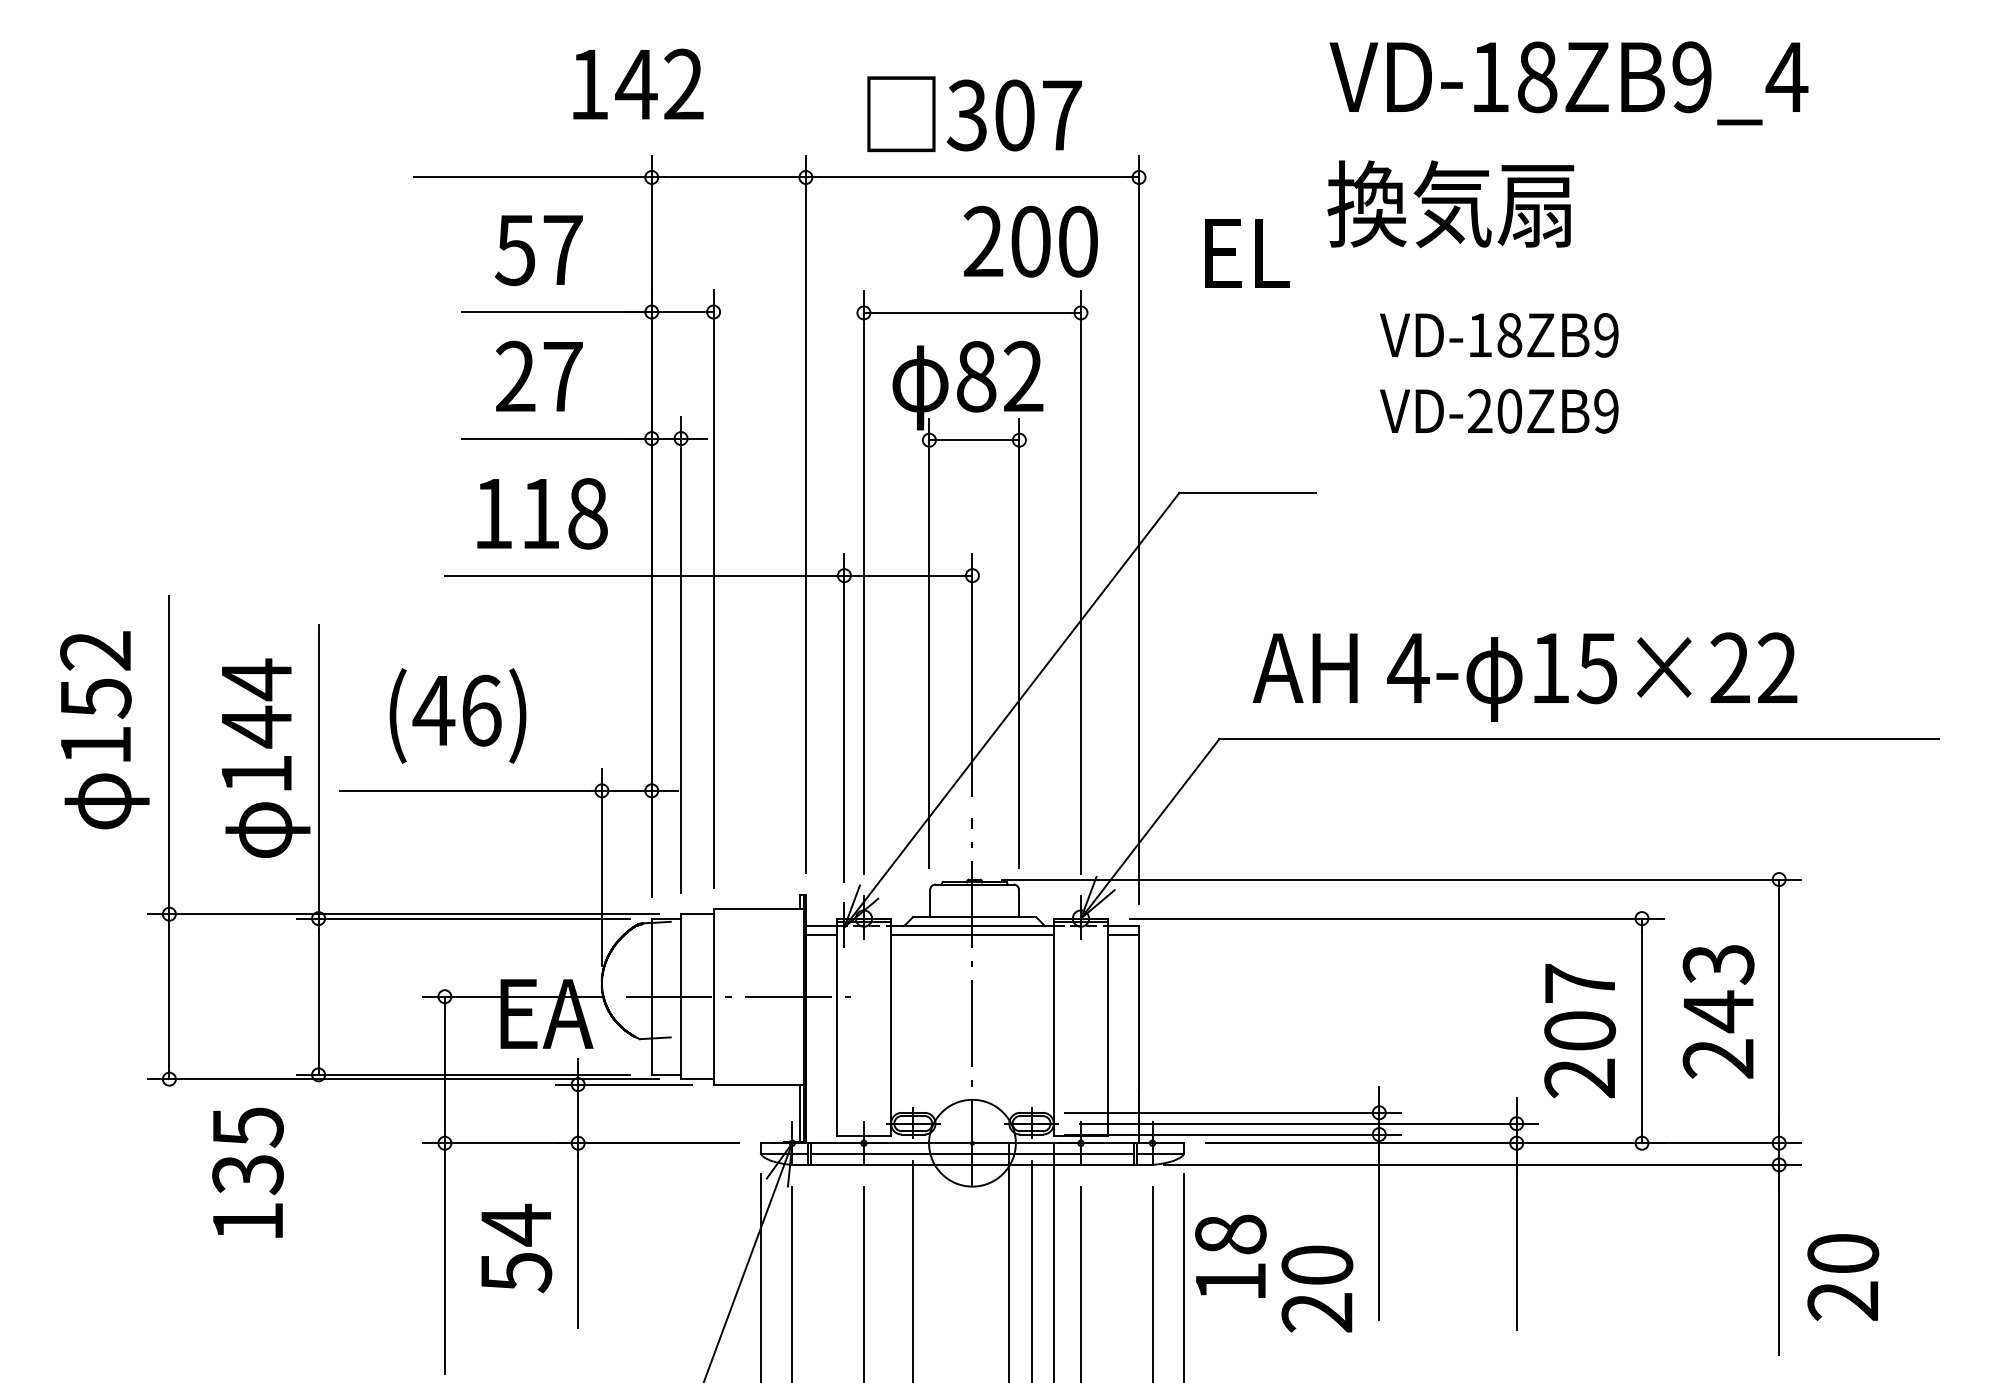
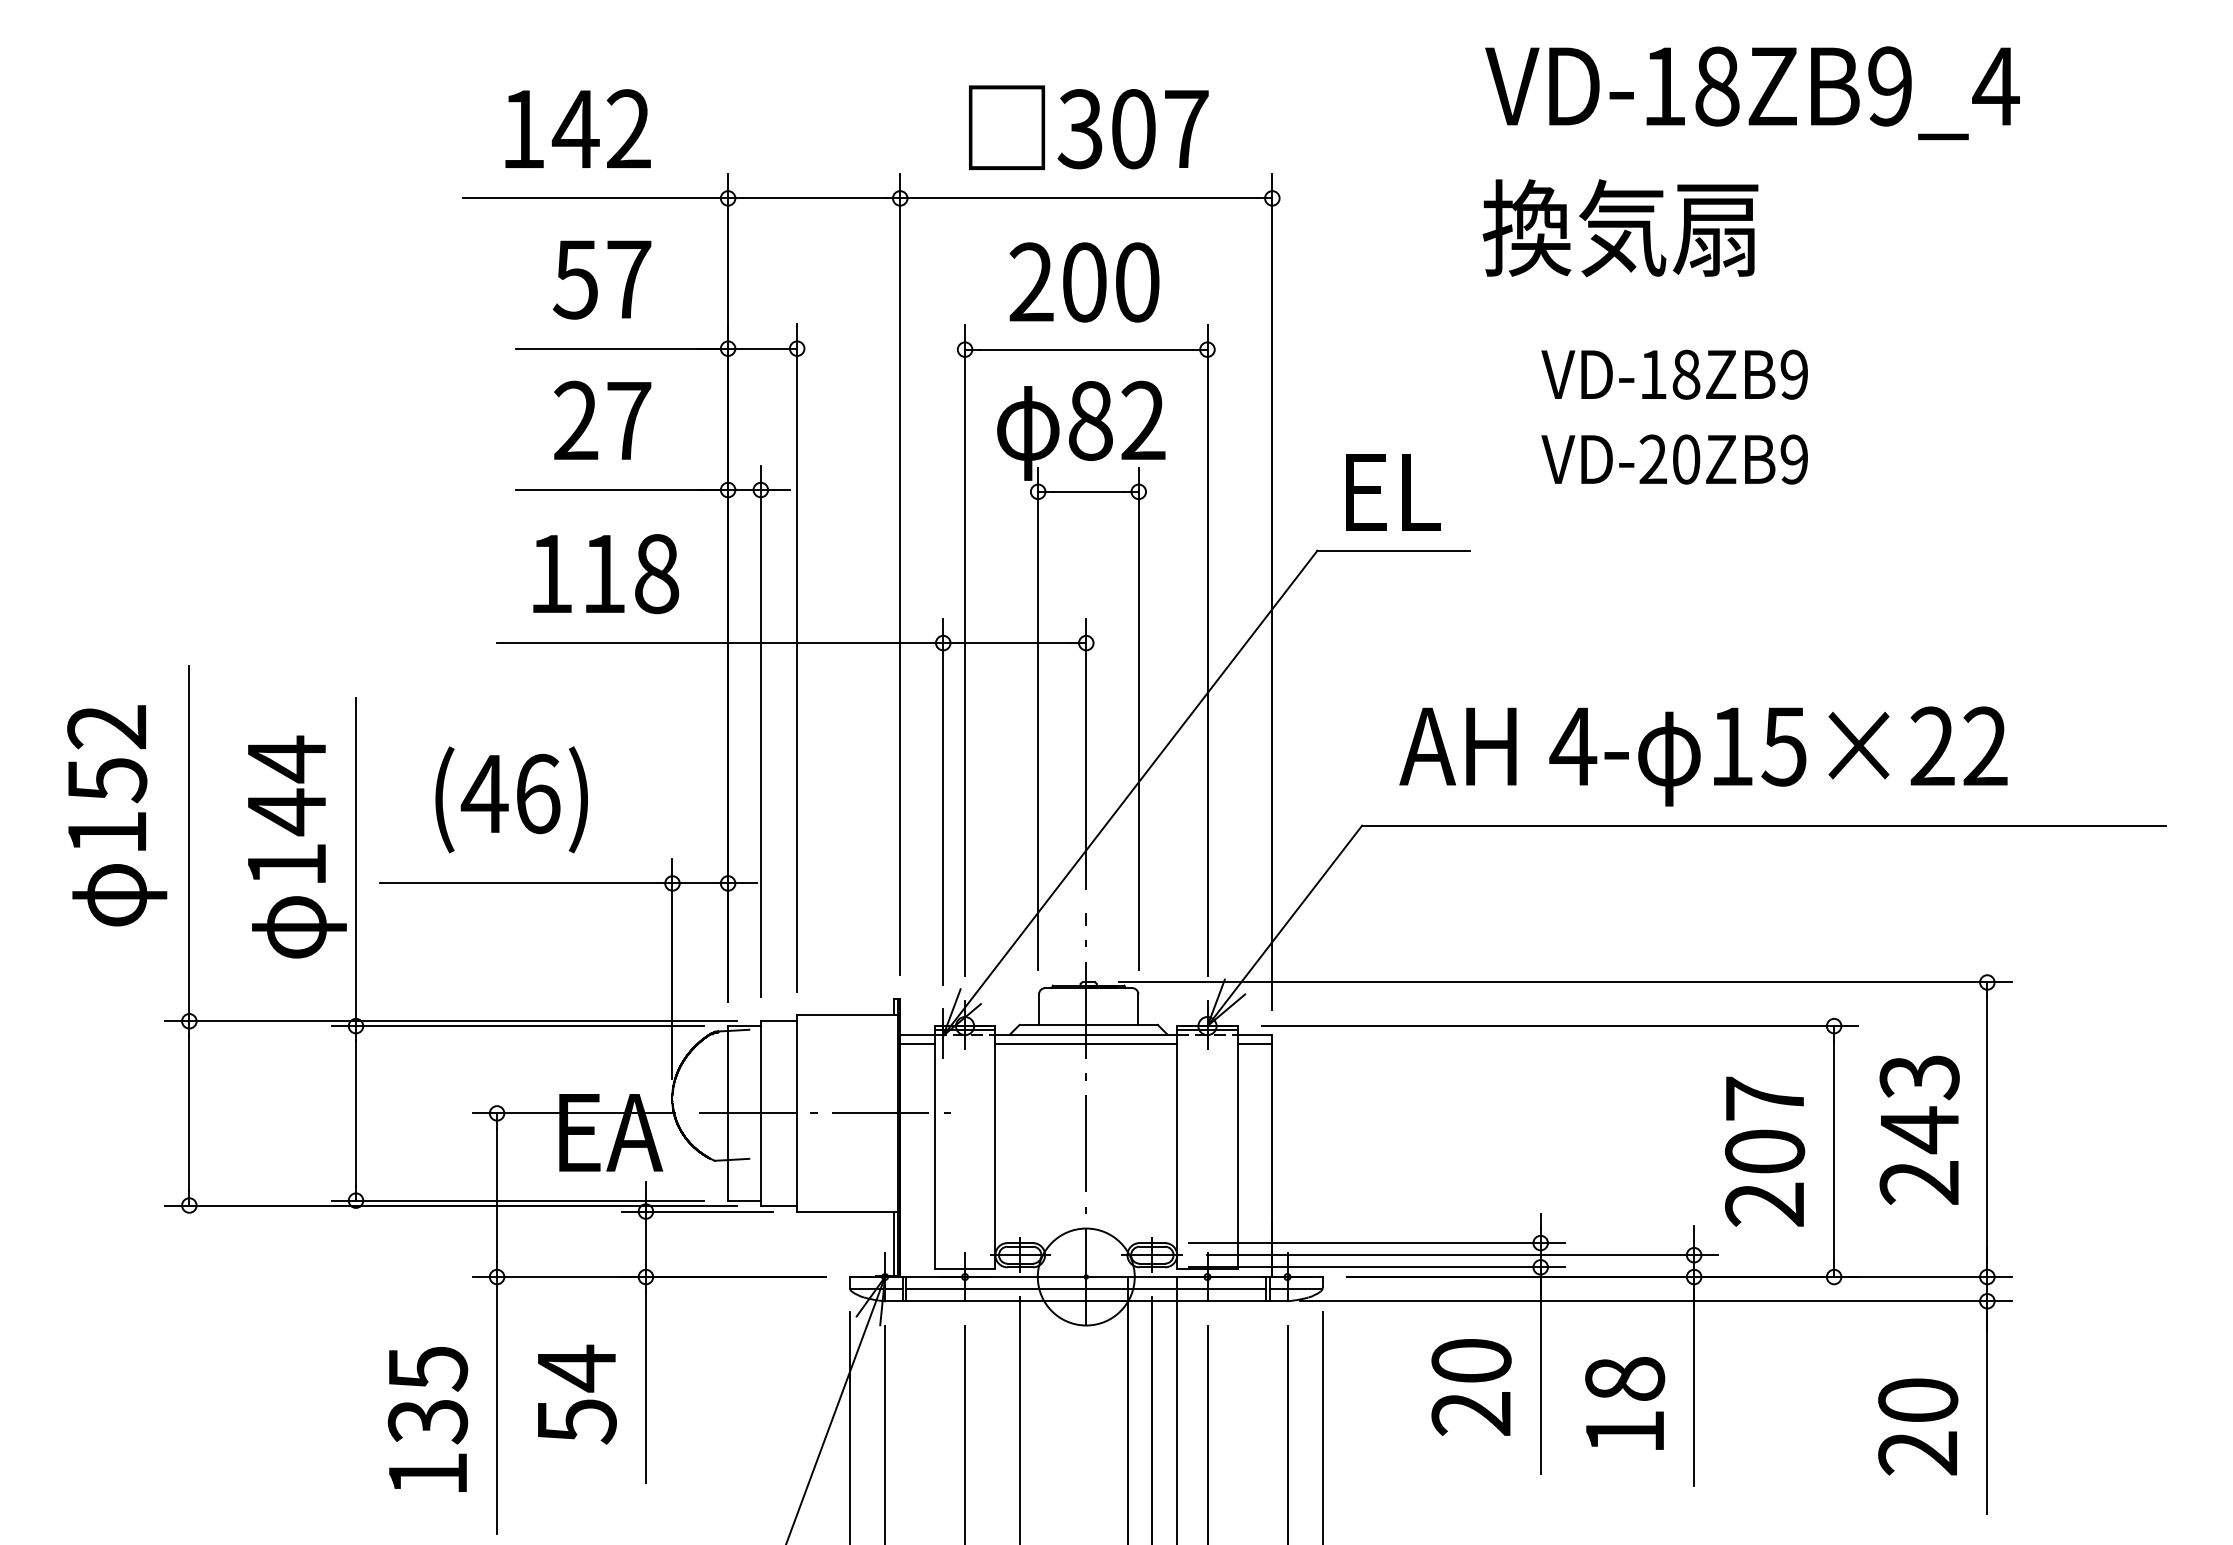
text: (638, 83) -> (578, 128), moved
text: (1030, 241) -> (1084, 282), moved
text: (1247, 253) -> (1393, 492), moved
text: (247, 1172) -> (427, 1419), moved
text: (1230, 1255) -> (1624, 1402), moved
text: (1843, 1277) -> (1918, 1427), moved
text: (1317, 1288) -> (1471, 1386), moved

